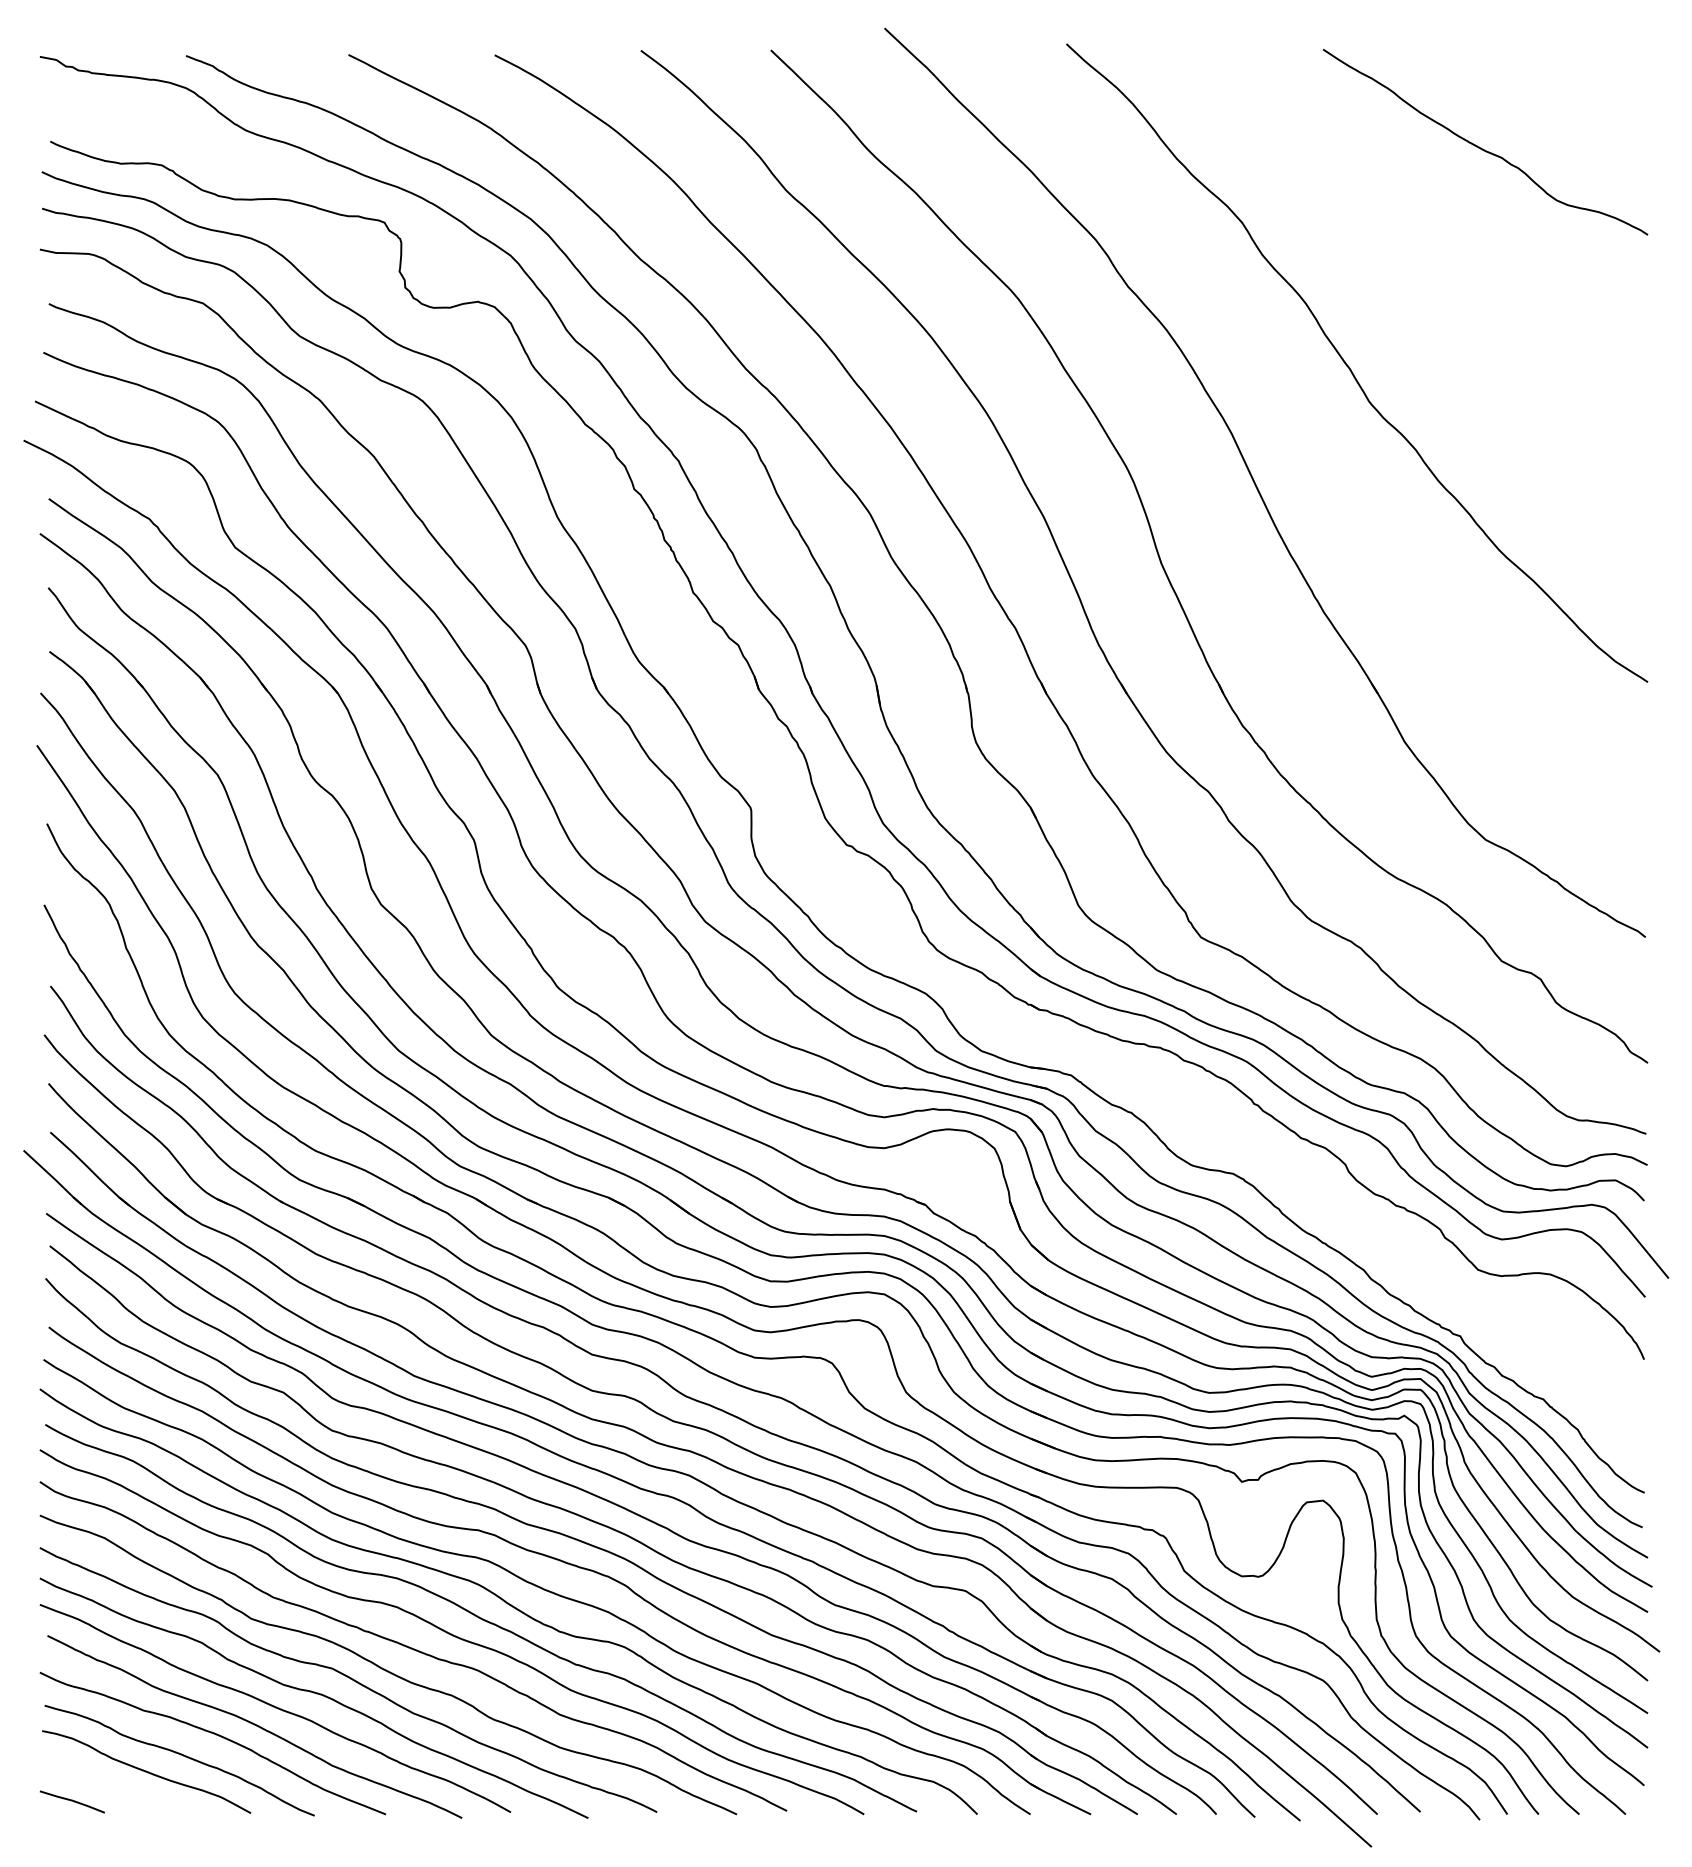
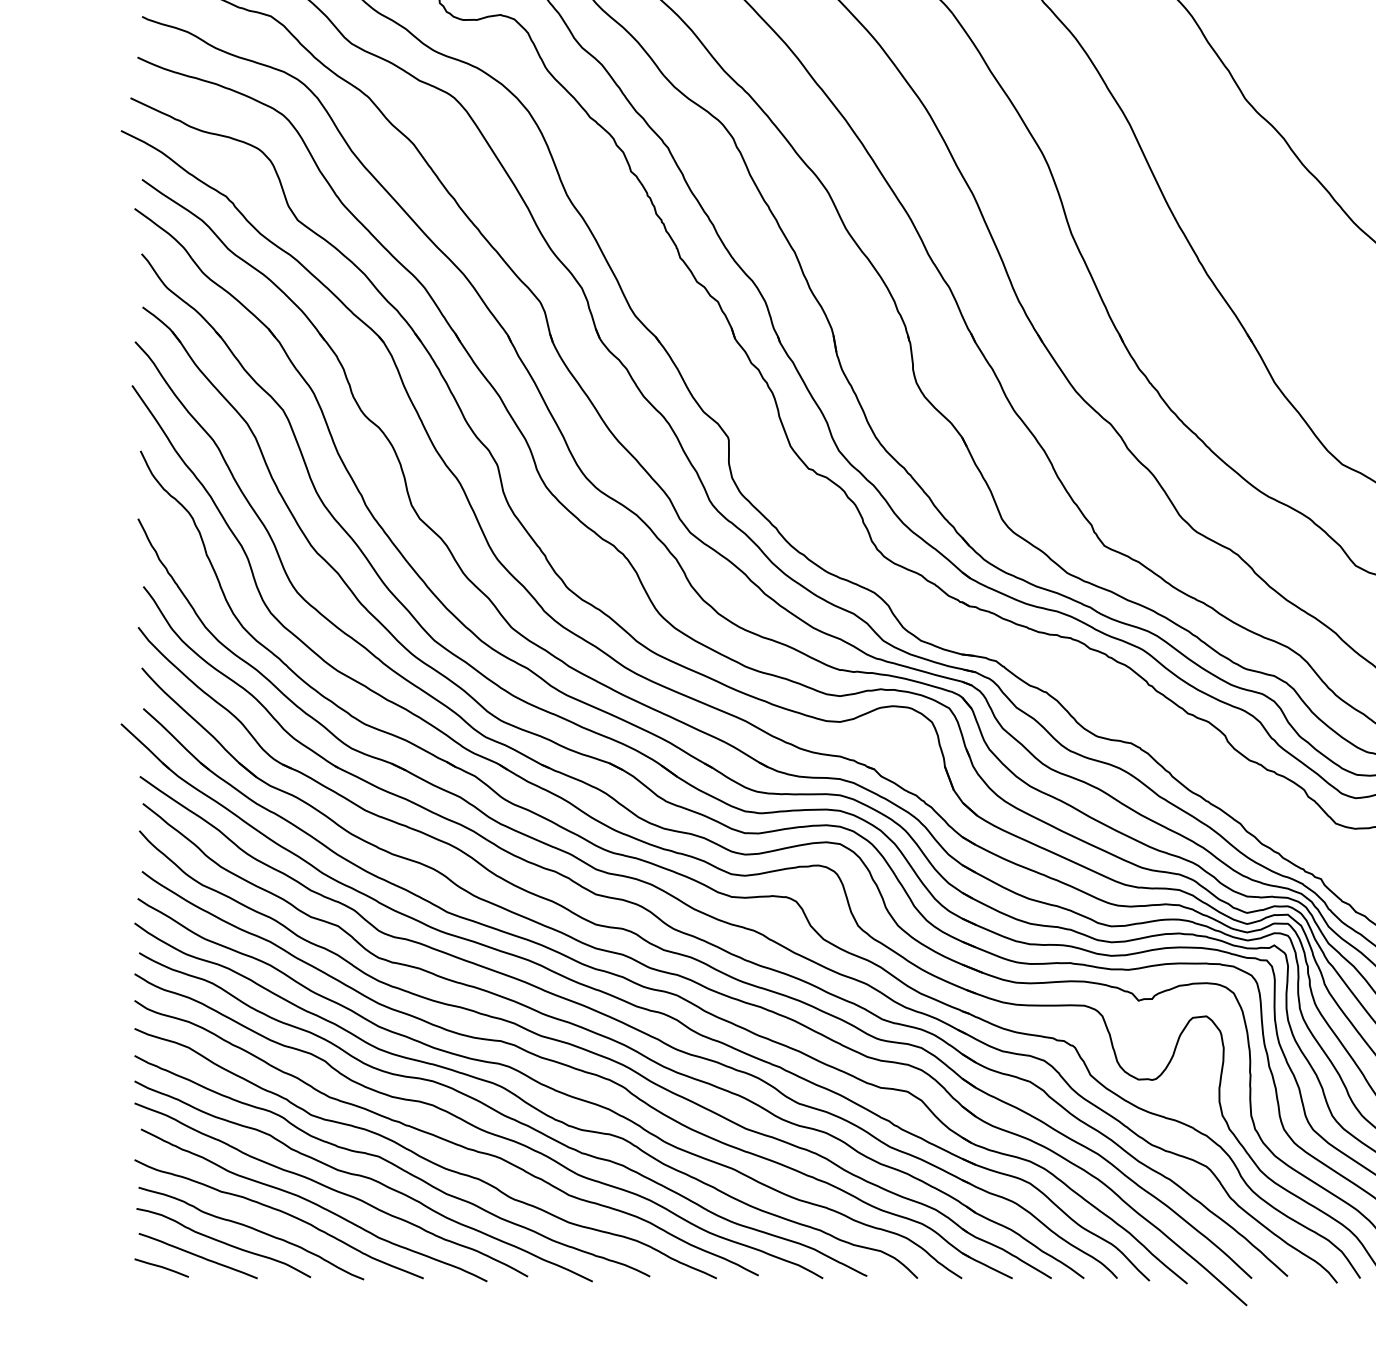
line: (115, 1787) -> (197, 1255), added

